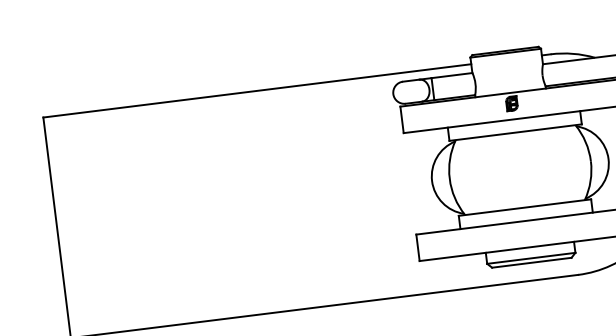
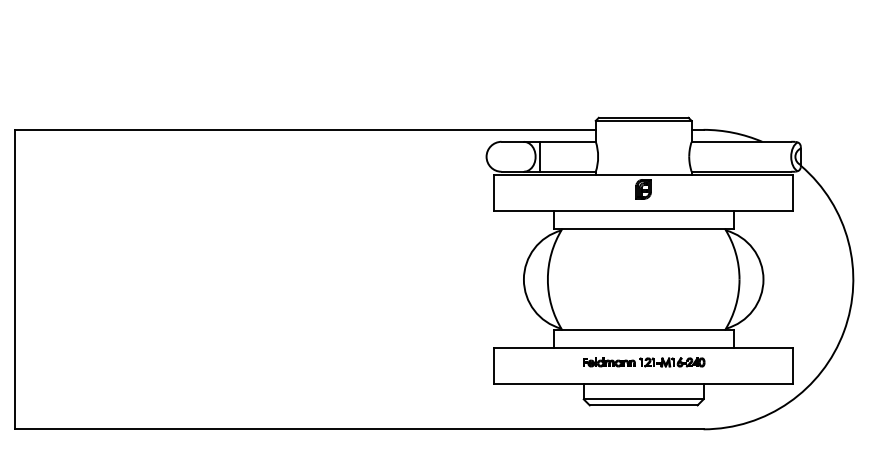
part: (528, 231) -> (644, 362), added

